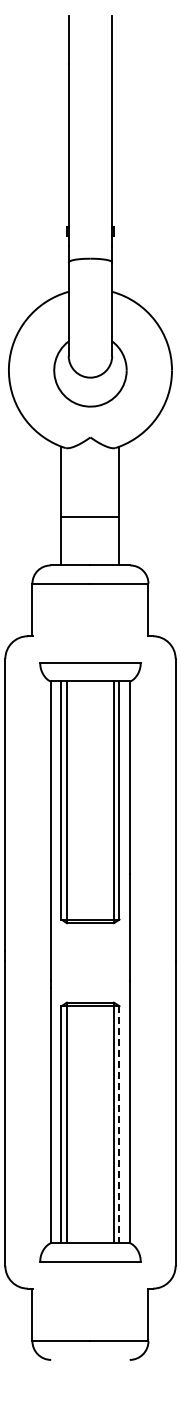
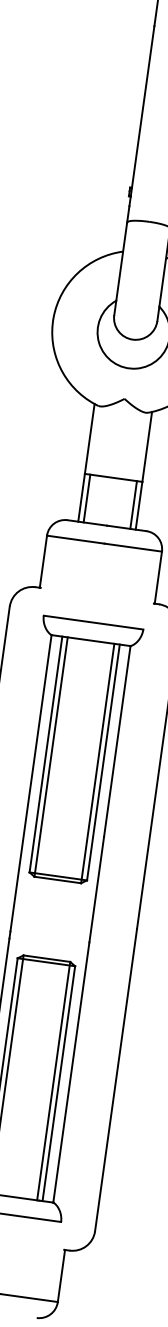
line: (66, 541) -> (86, 498), added
line: (114, 541) -> (134, 505), added
line: (119, 1124) -> (58, 1083), dashed -> solid

